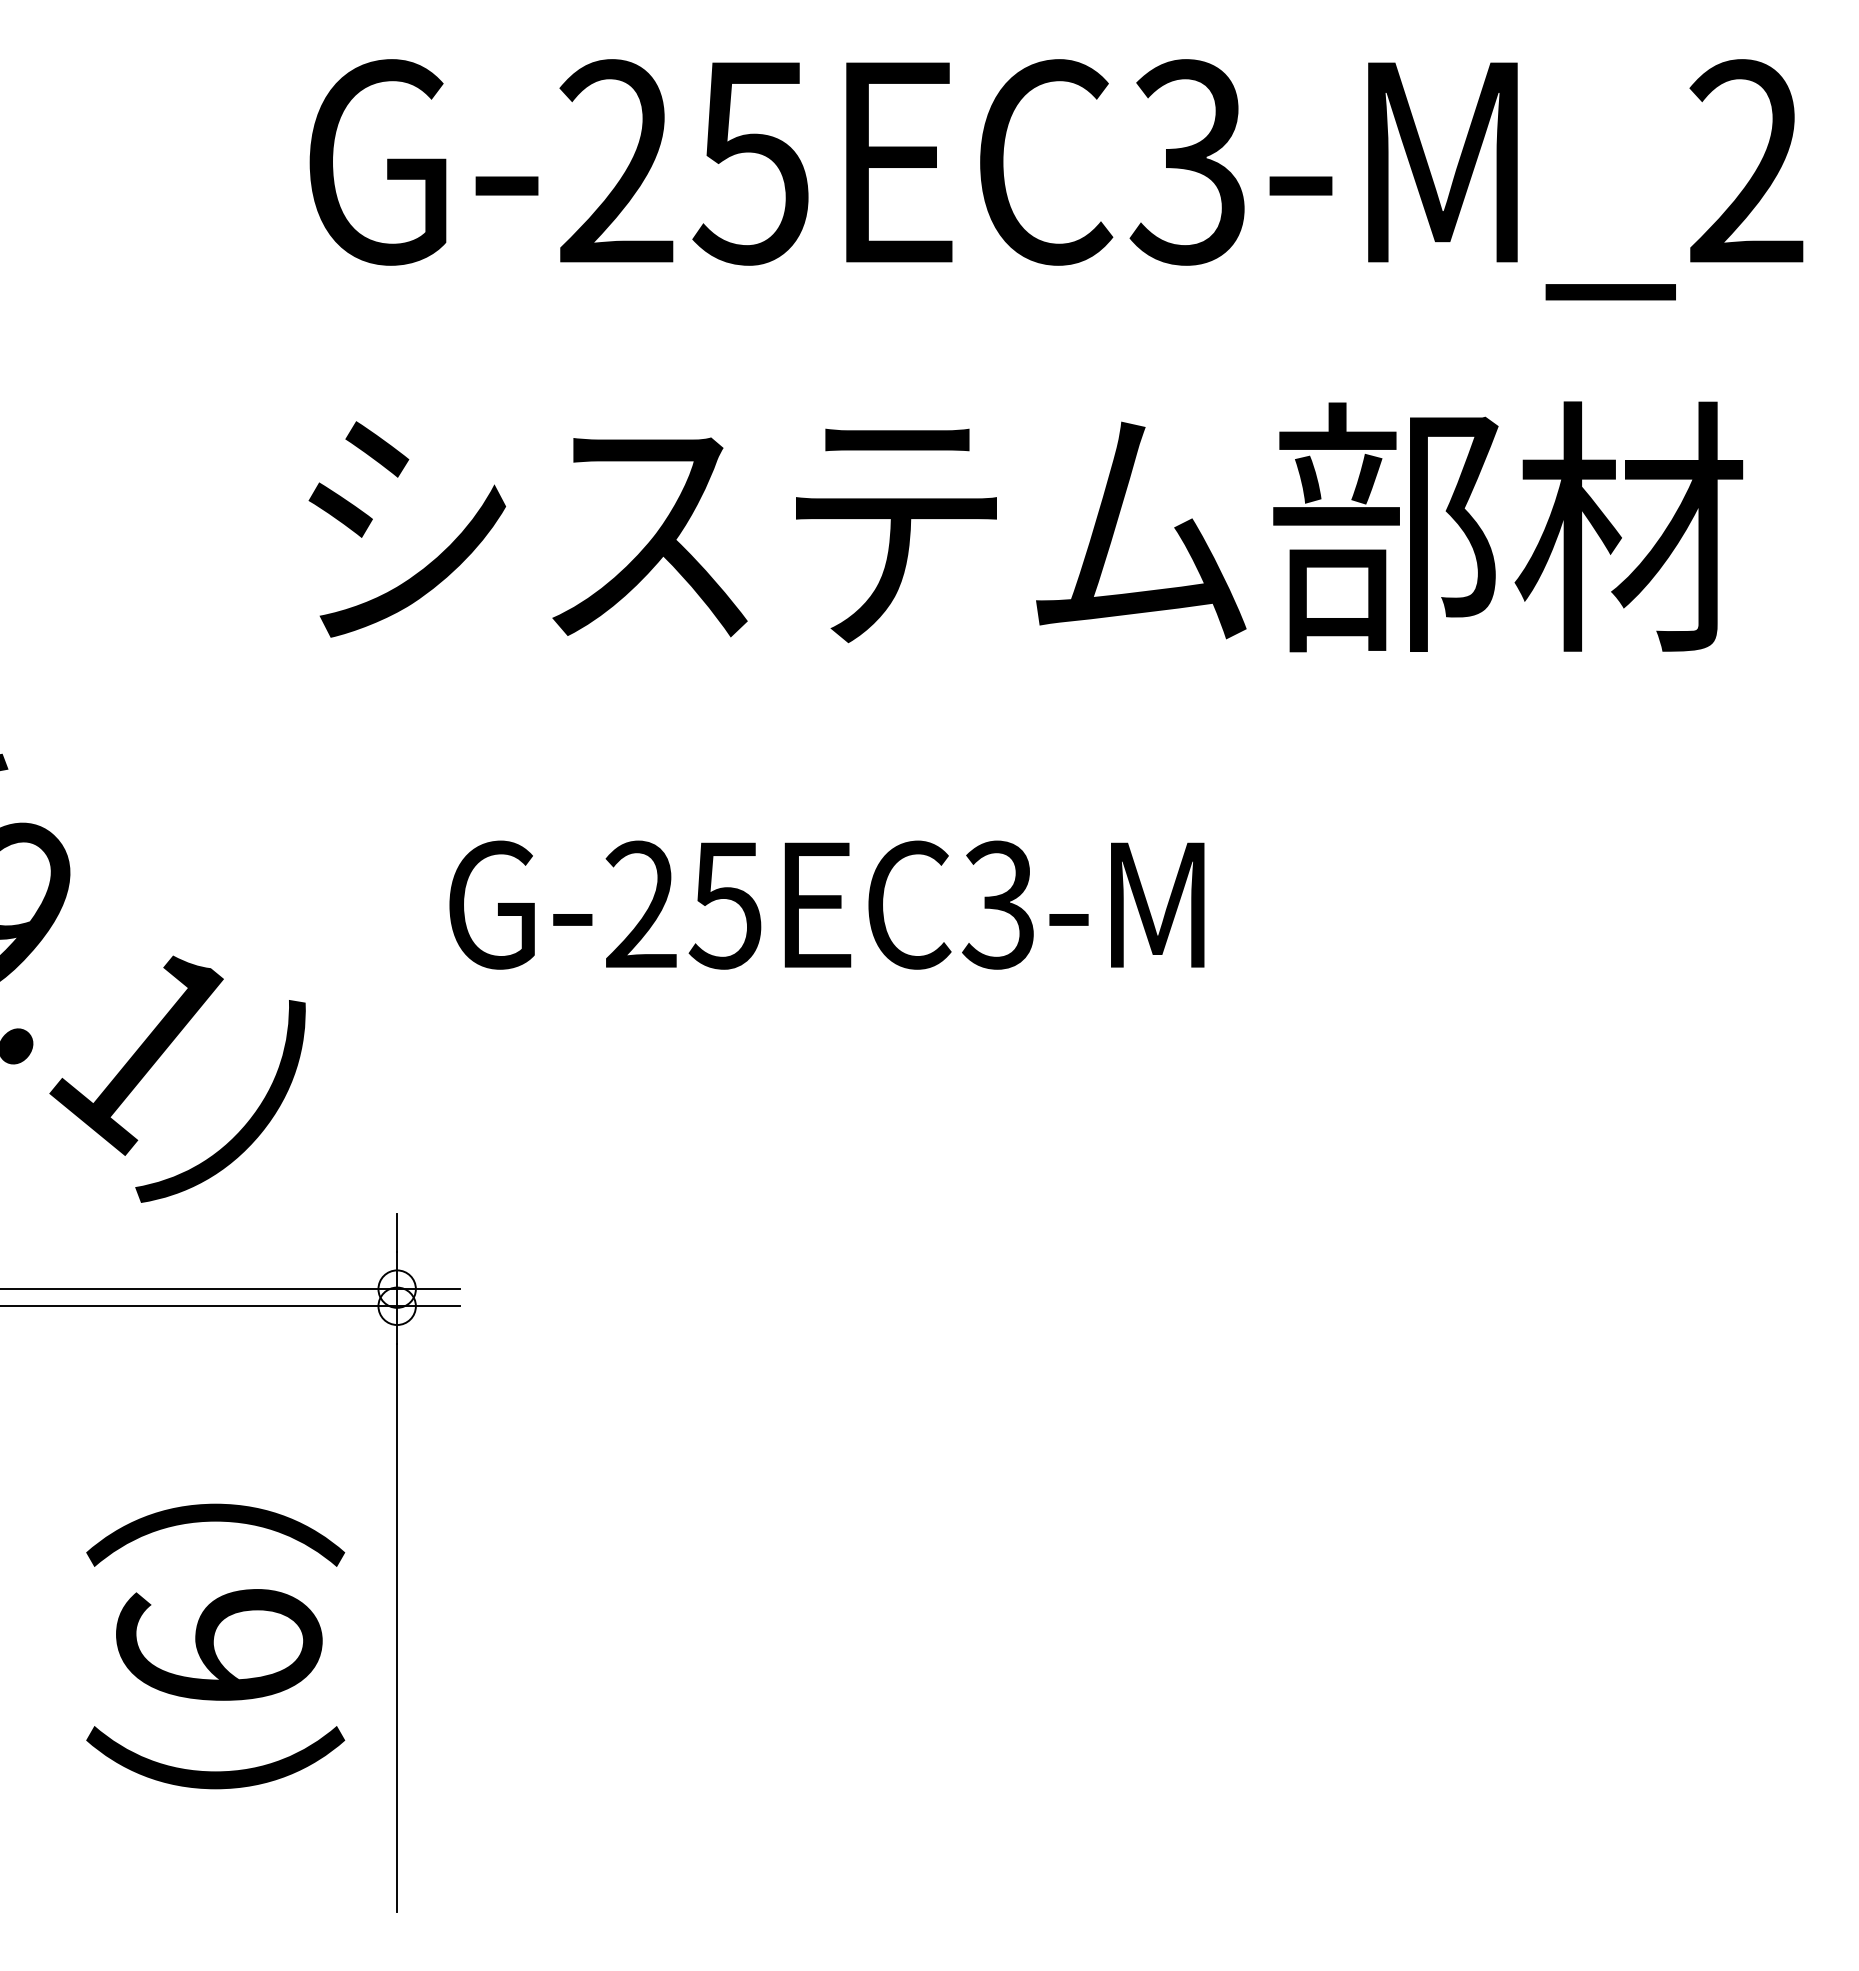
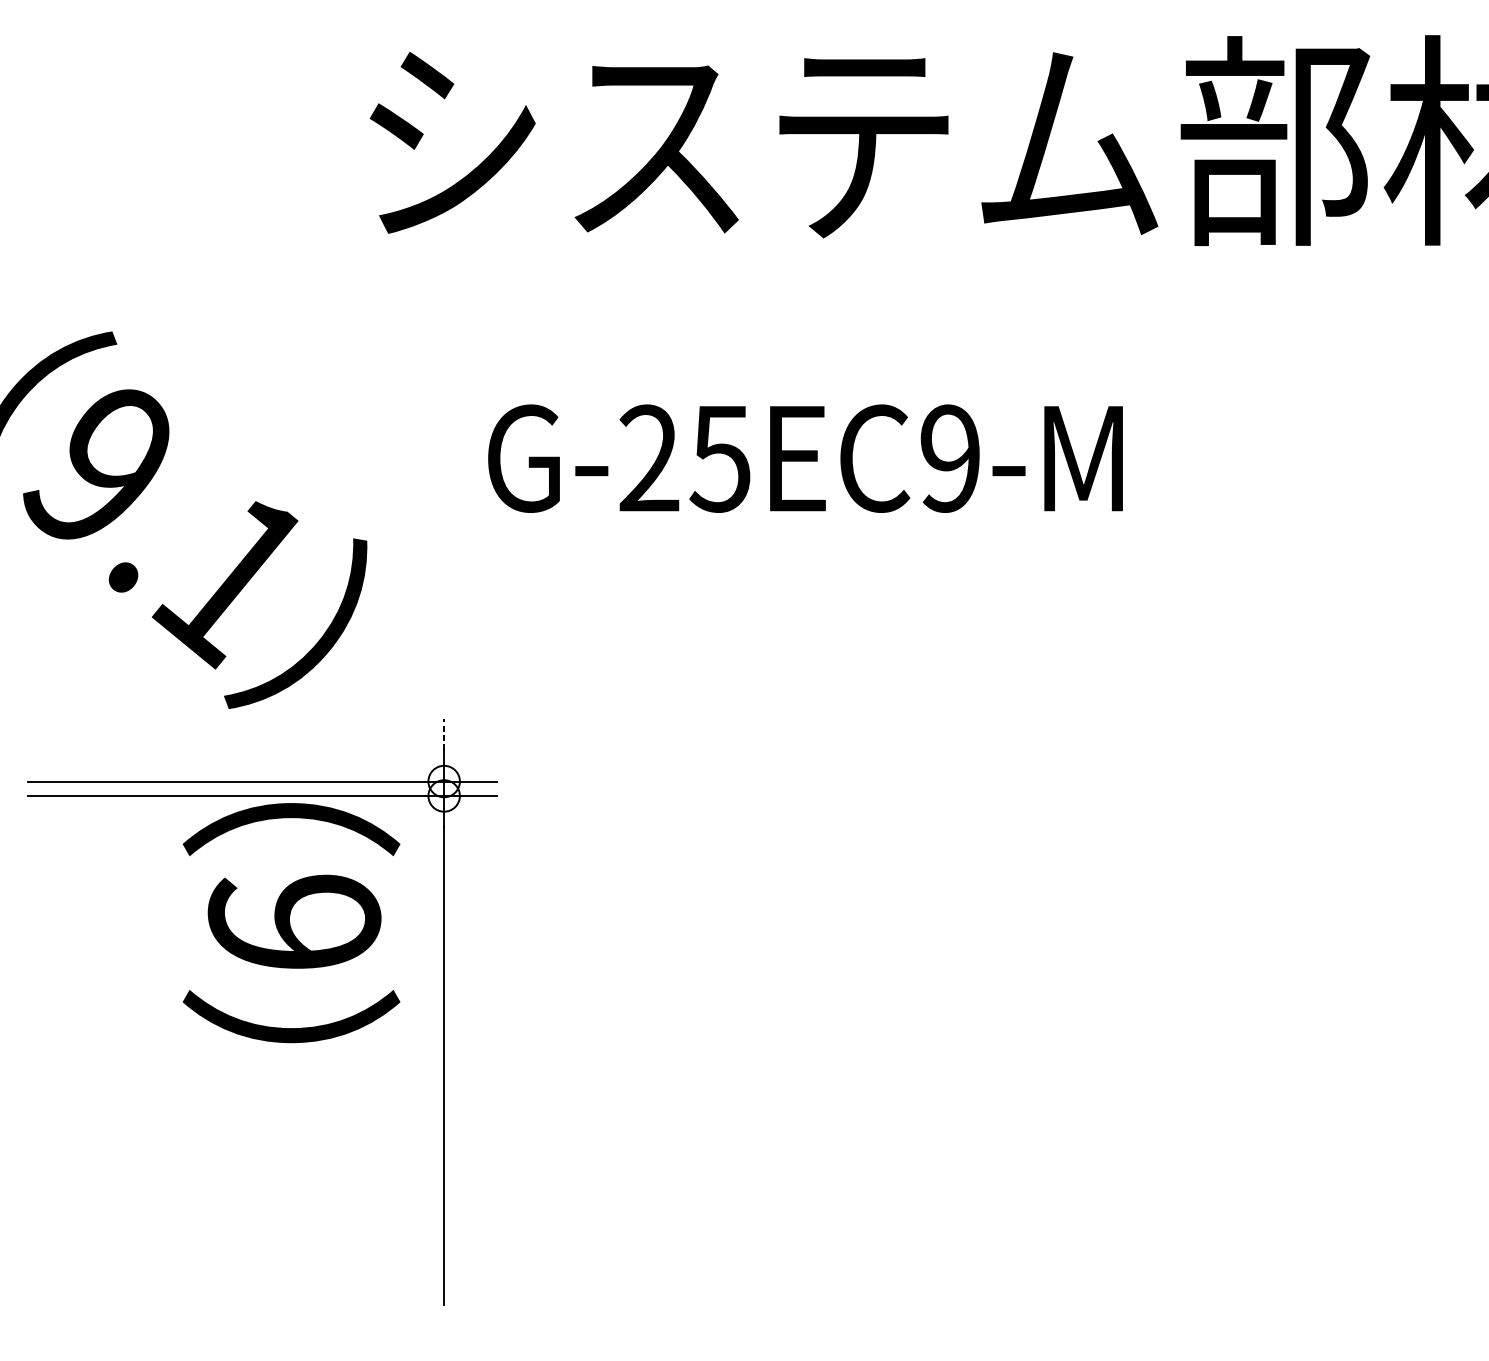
text: (998, 904) -> (949, 458), G-25EC3-M -> G-25EC9-M
line: (397, 1232) -> (444, 733), solid -> dashed
text: (215, 1646) -> (291, 923), moved

